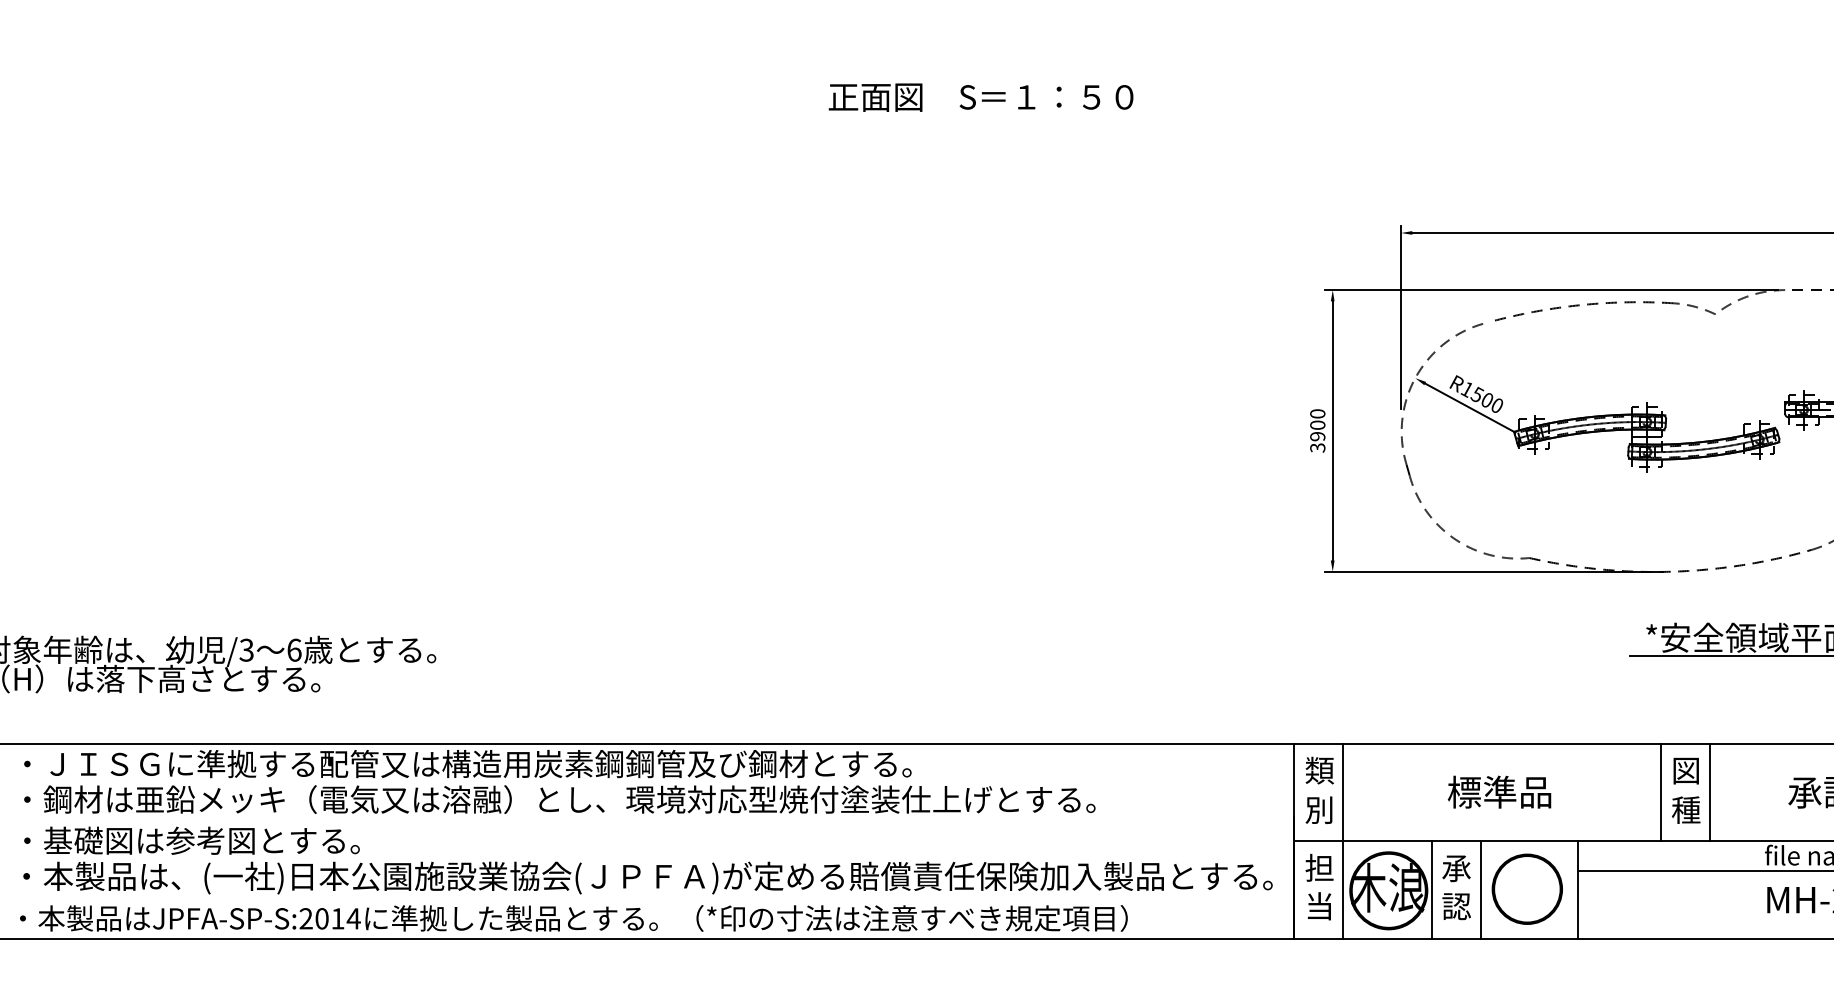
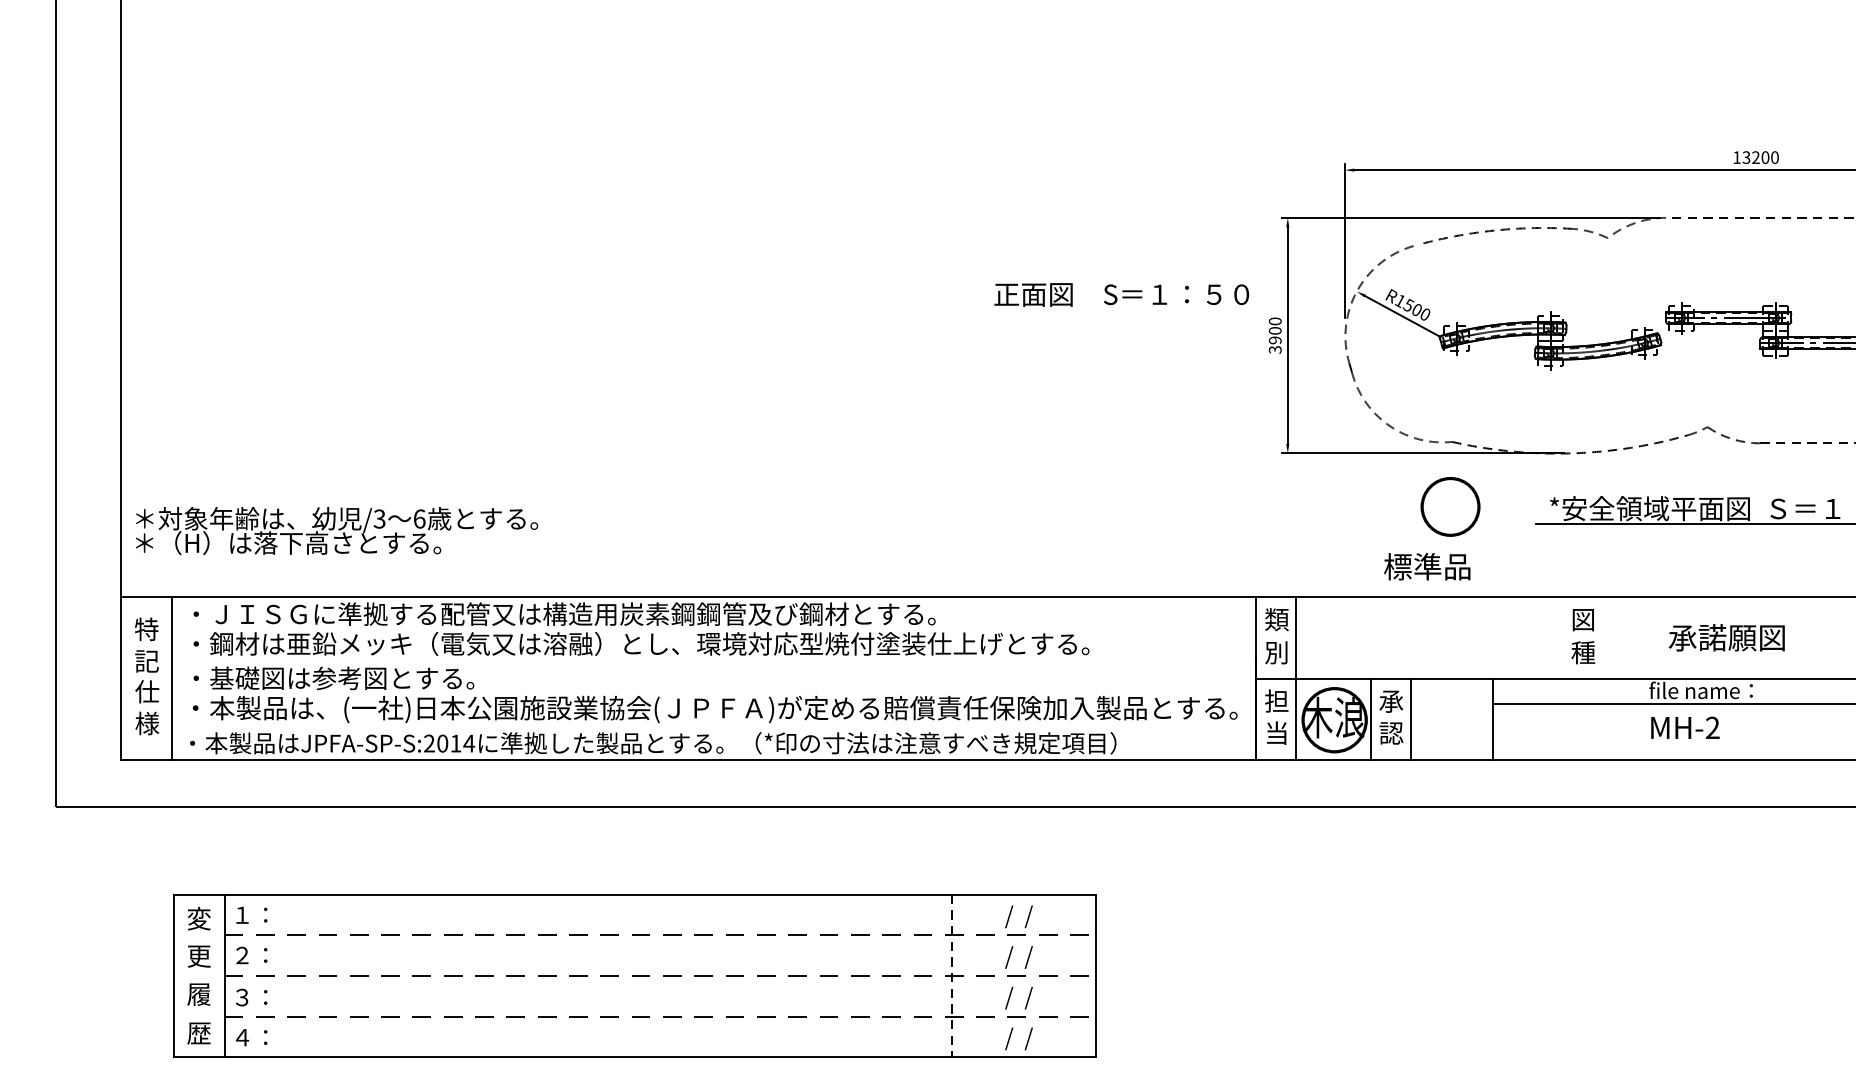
text: (980, 97) -> (1121, 294), moved
text: (1499, 791) -> (1427, 566), moved
line: (1661, 791) -> (1562, 637), removed
line: (1709, 791) -> (1602, 637), removed
part: (1527, 888) -> (1450, 506), moved

